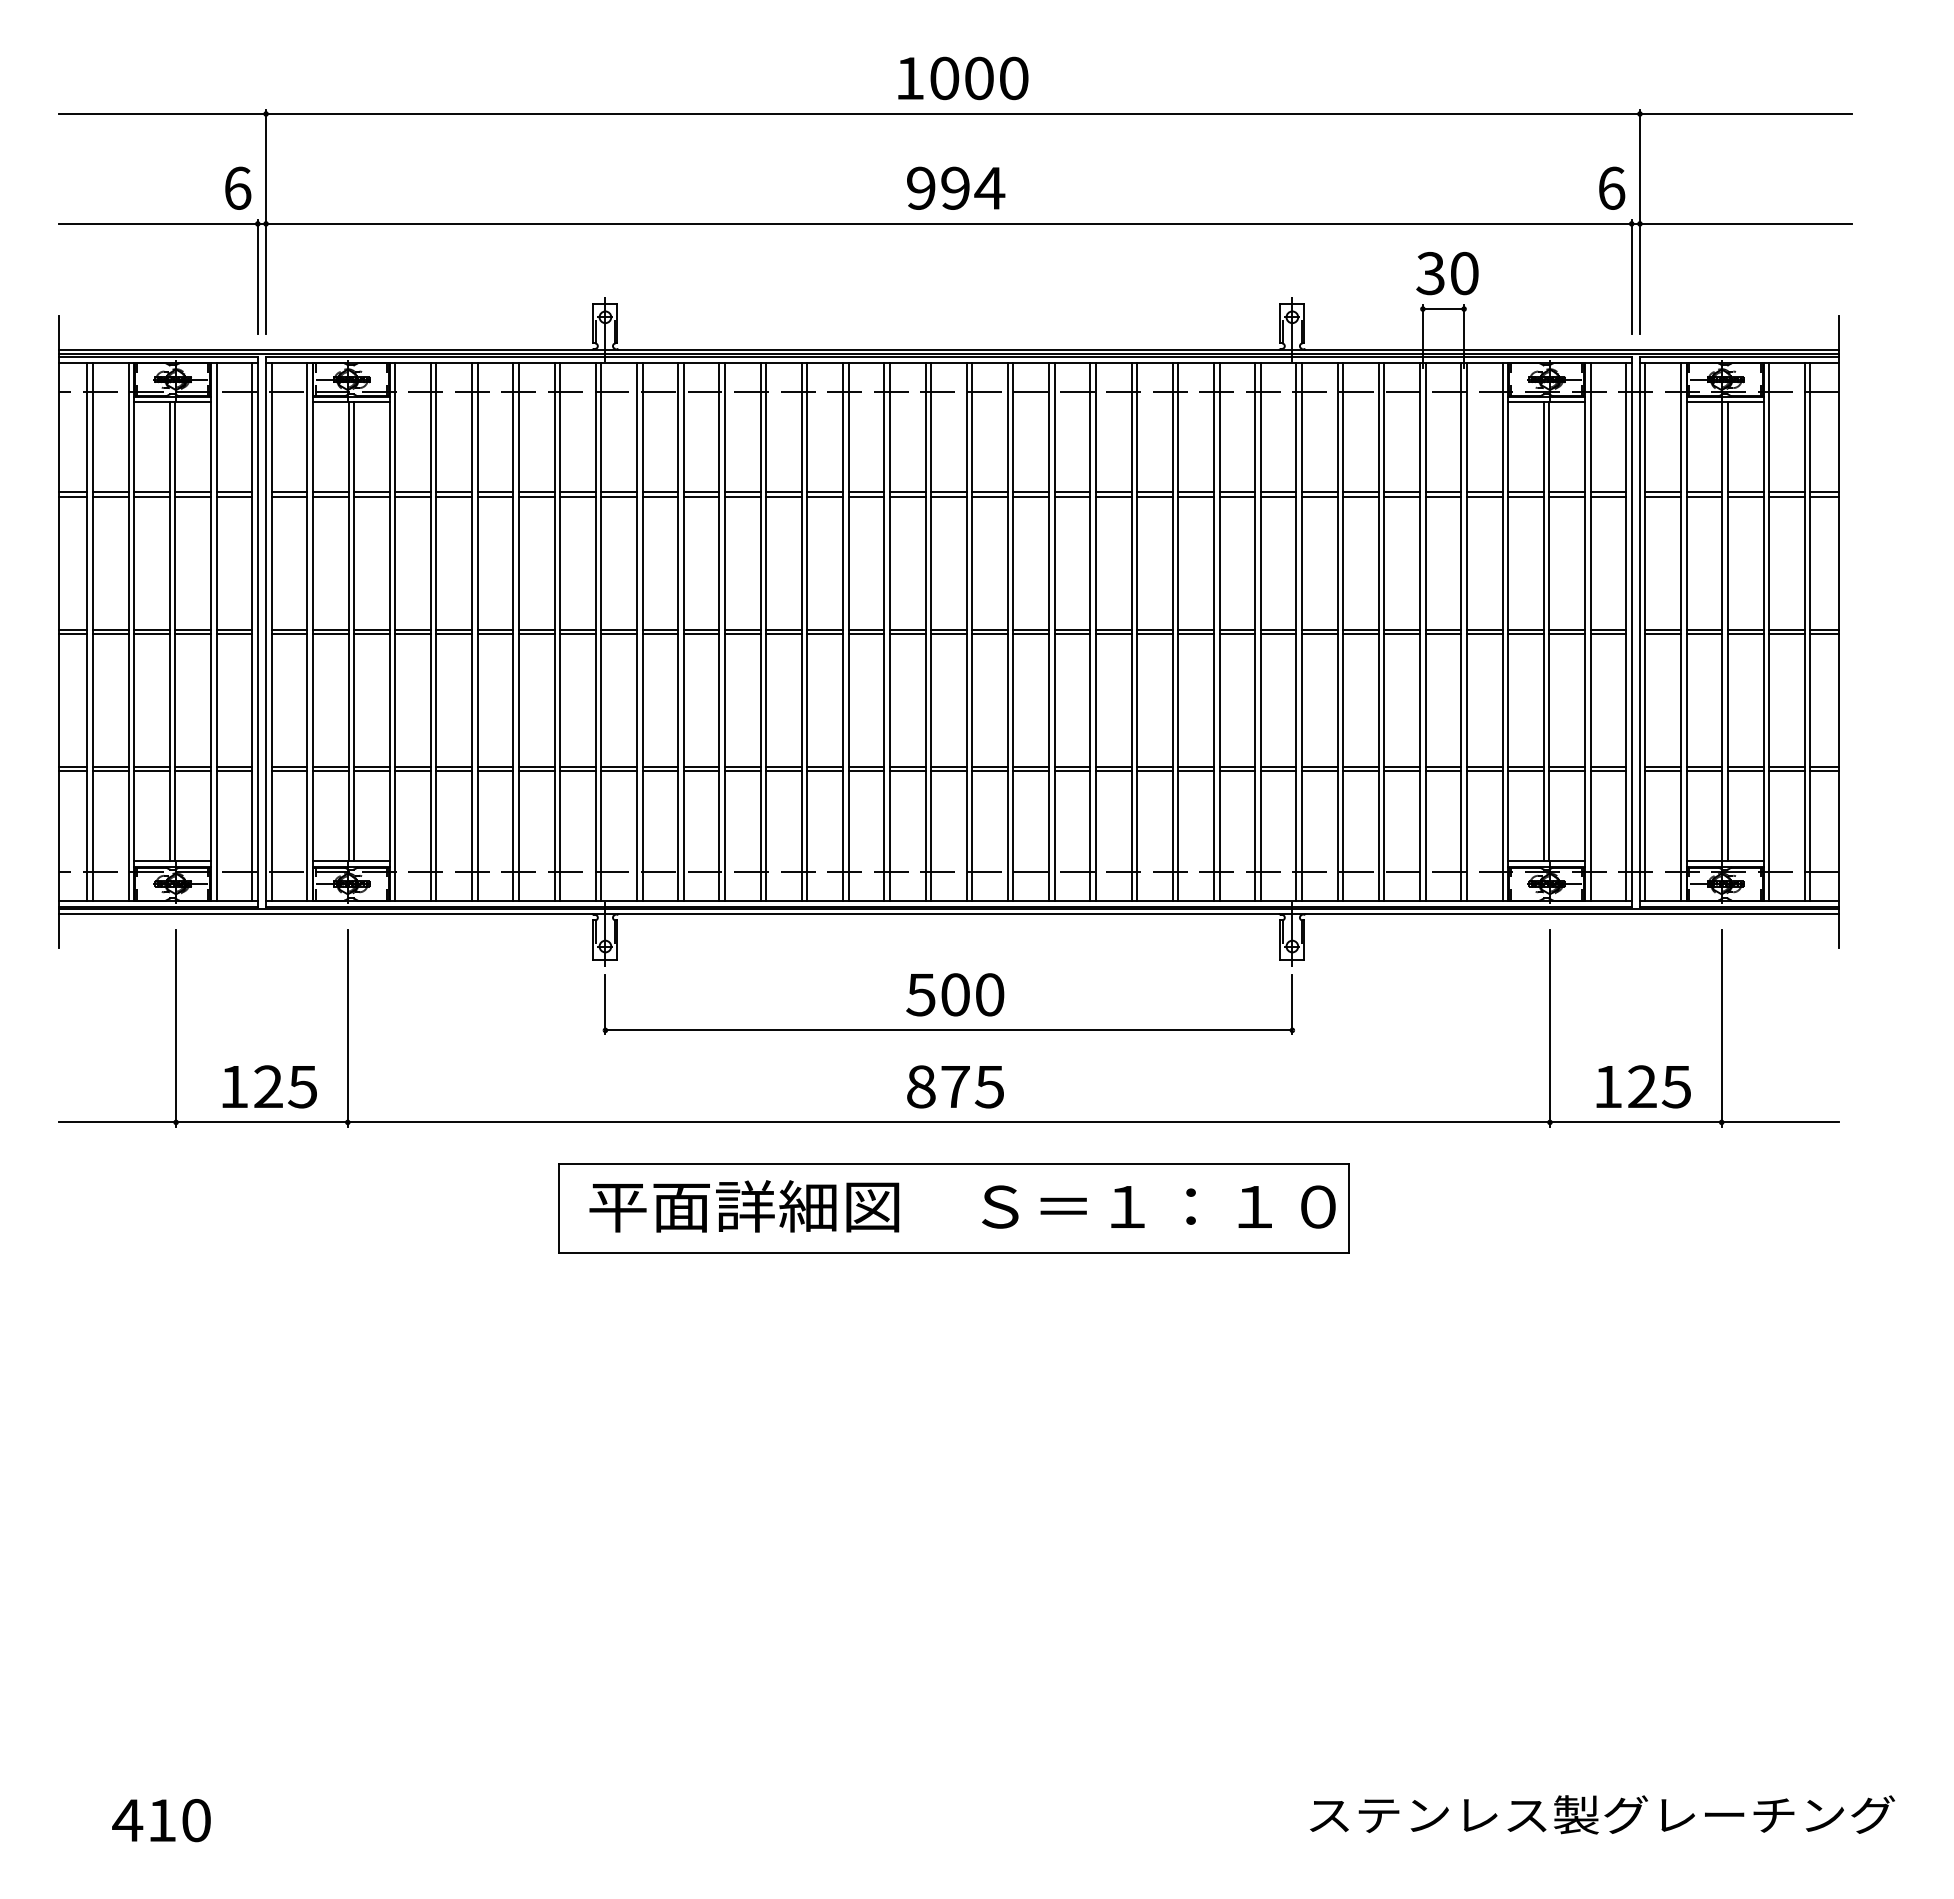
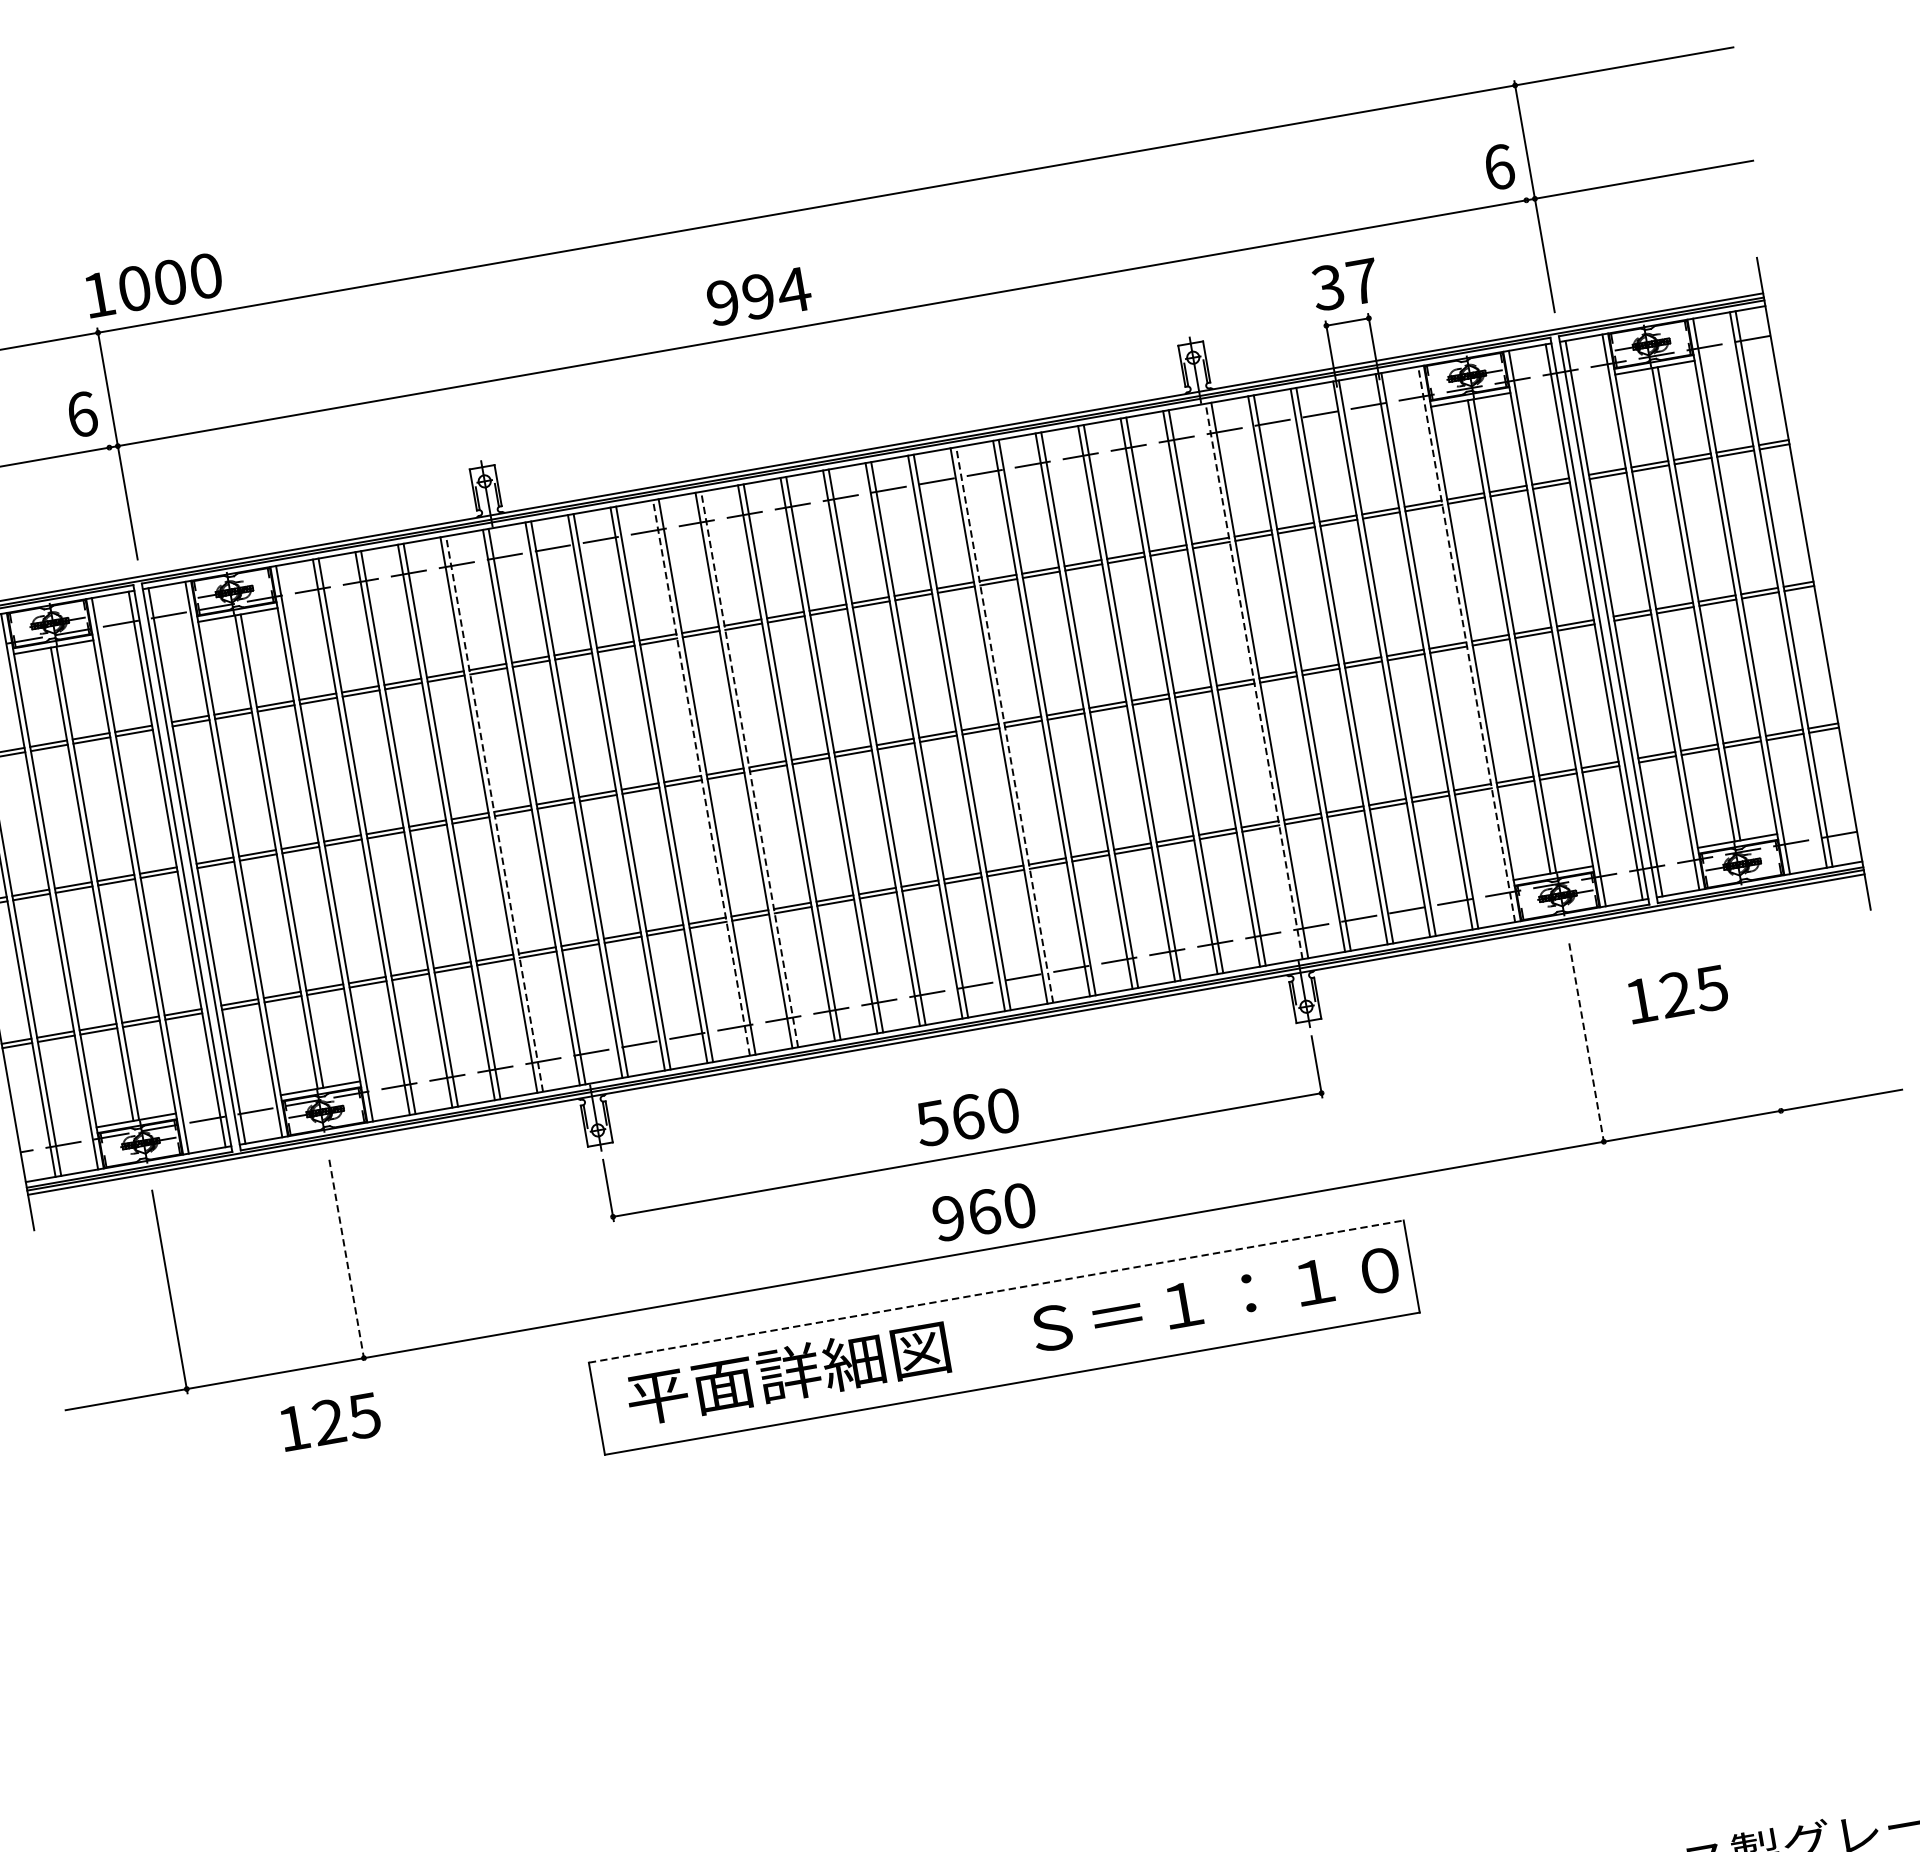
text: (963, 78) -> (154, 285), moved
text: (956, 187) -> (759, 295), moved
text: (1464, 273) -> (1362, 281), 30 -> 37
line: (257, 276) -> (118, 501), removed
line: (1631, 276) -> (1535, 254), removed
line: (560, 631) -> (494, 813), solid -> dashed
line: (760, 631) -> (701, 777), solid -> dashed
line: (807, 631) -> (749, 769), solid -> dashed
line: (1054, 631) -> (1004, 724), solid -> dashed
line: (1296, 631) -> (1254, 681), solid -> dashed
line: (1502, 631) -> (1466, 643), solid -> dashed
text: (955, 994) -> (967, 1116), 500 -> 560
line: (347, 1028) -> (346, 1261), solid -> dashed
line: (1549, 1028) -> (1586, 1044), solid -> dashed
line: (1721, 1028) -> (1763, 1014), removed
text: (269, 1086) -> (330, 1421), moved
text: (955, 1086) -> (984, 1211), 875 -> 960
text: (1643, 1086) -> (1677, 994), moved
line: (953, 1163) -> (996, 1291), solid -> dashed

